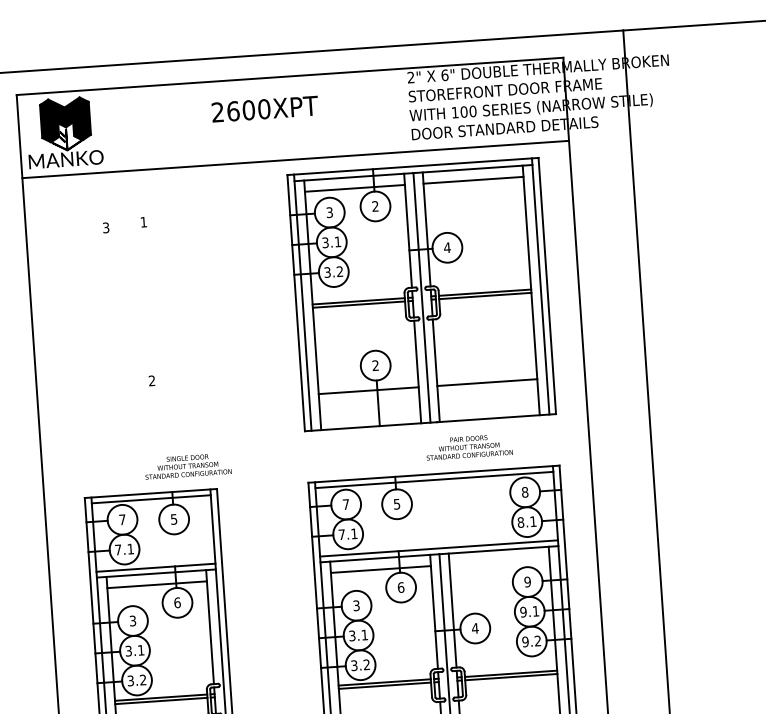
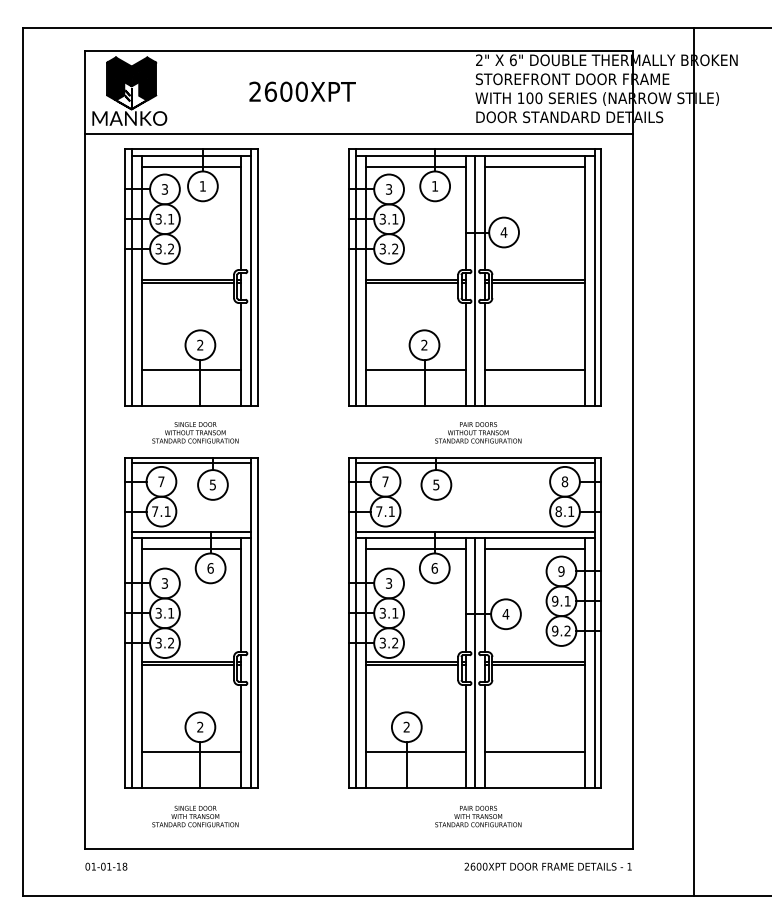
text: (264, 108) -> (302, 91), moved
text: (374, 206) -> (434, 186), 2 -> 1
part: (138, 313) -> (191, 277), added
text: (469, 446) -> (478, 432), moved
text: (188, 465) -> (195, 432), moved
line: (499, 560) -> (534, 548), added

